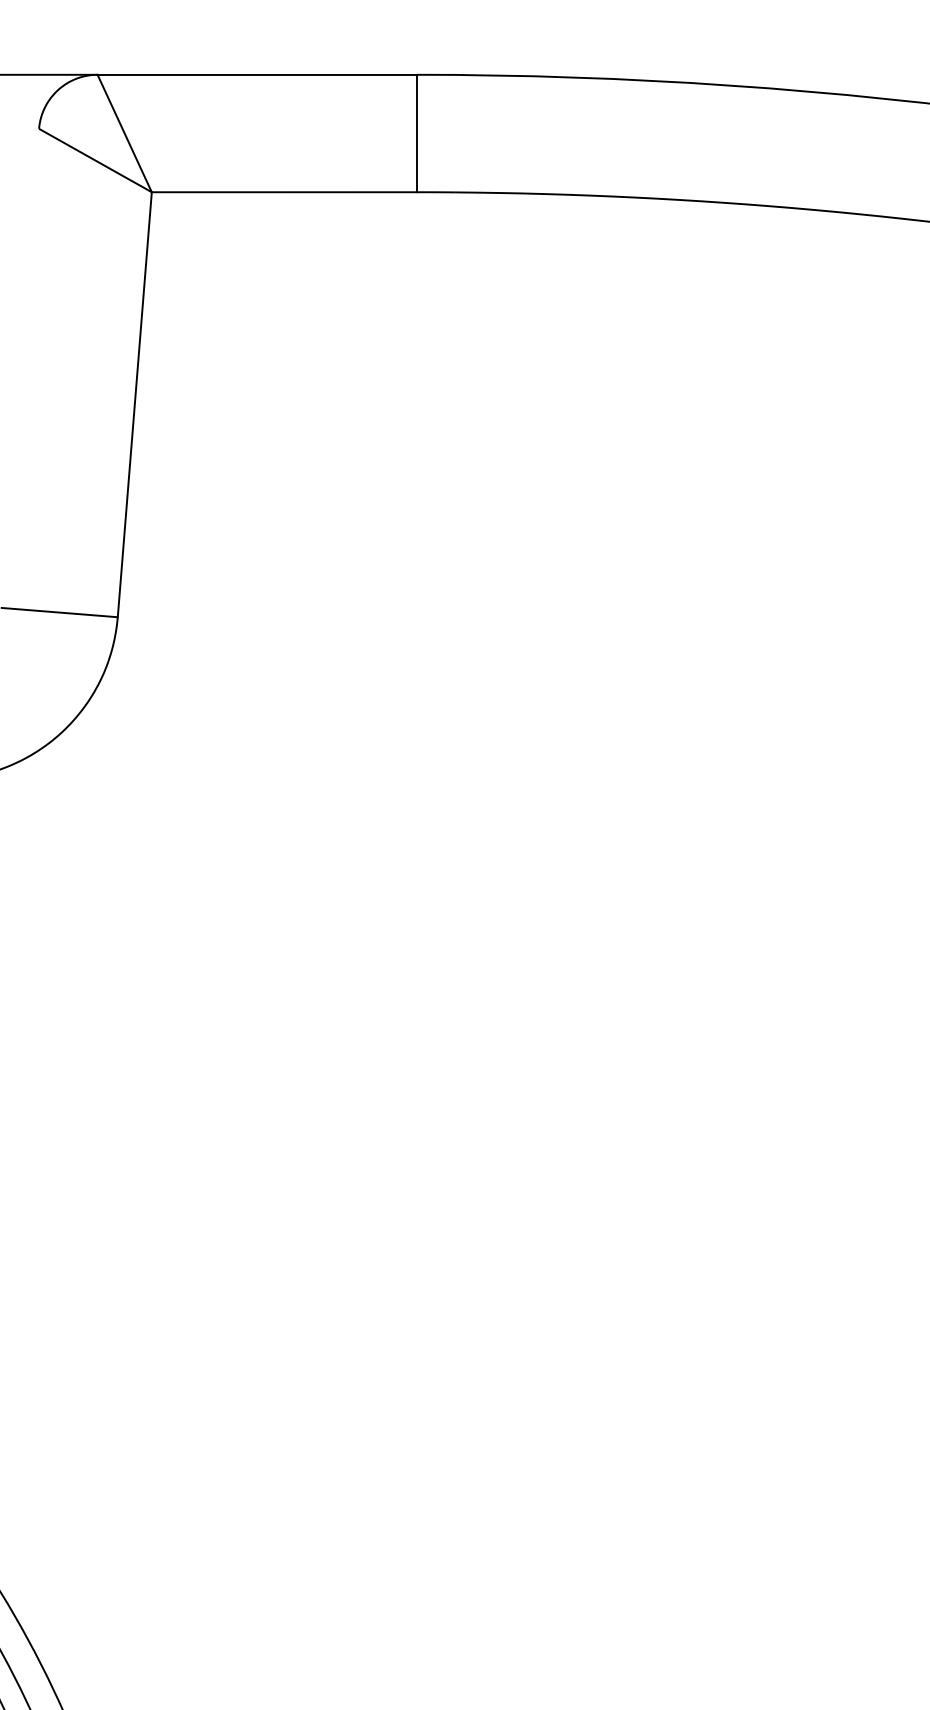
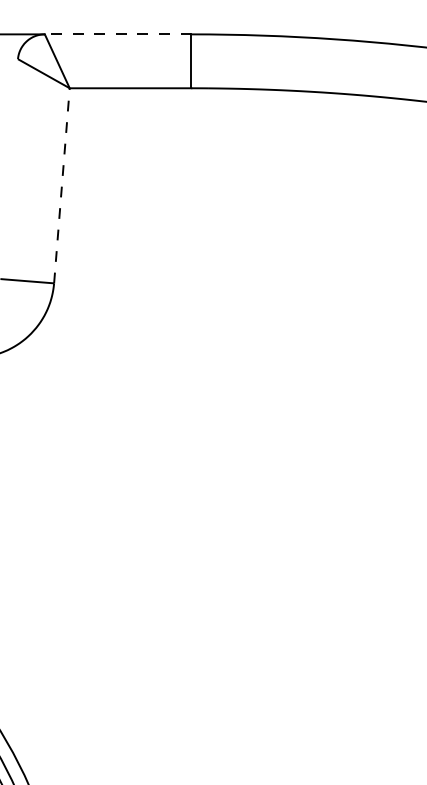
line: (255, 75) -> (117, 34), solid -> dashed
line: (133, 404) -> (61, 185), solid -> dashed

